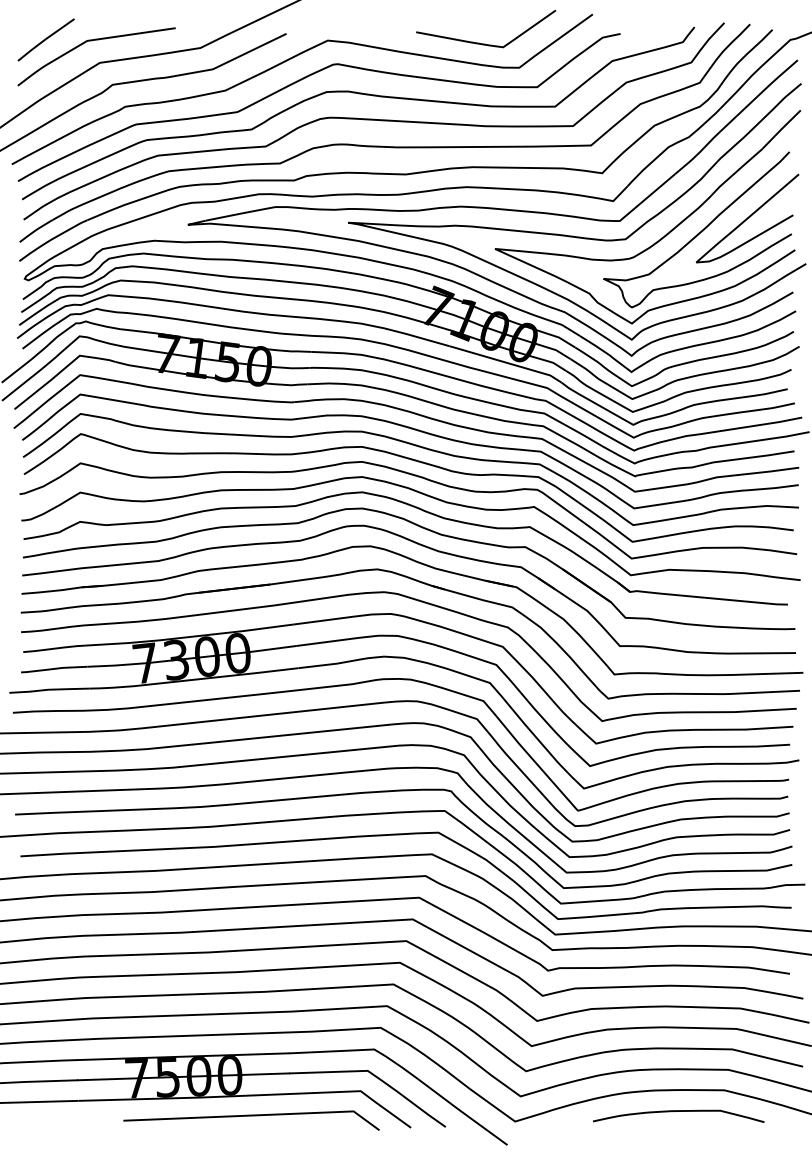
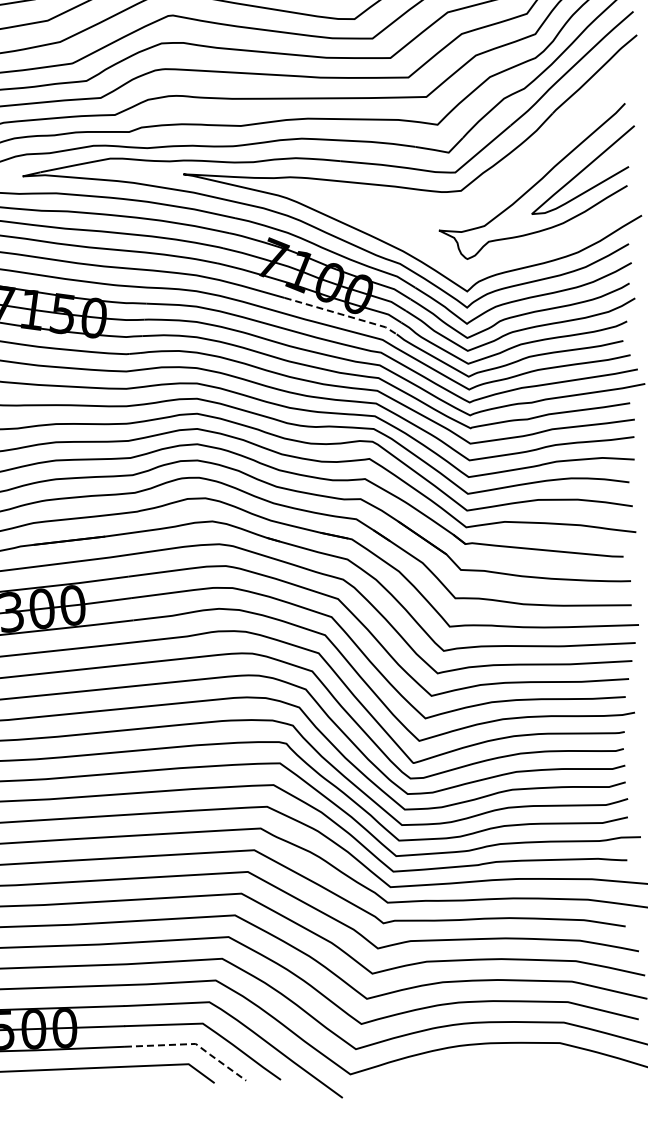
part: (661, 237) -> (496, 189), removed
line: (506, 362) -> (341, 314), solid -> dashed
line: (357, 1091) -> (192, 1044), solid -> dashed
curve: (678, 1111) -> (513, 1064), removed

